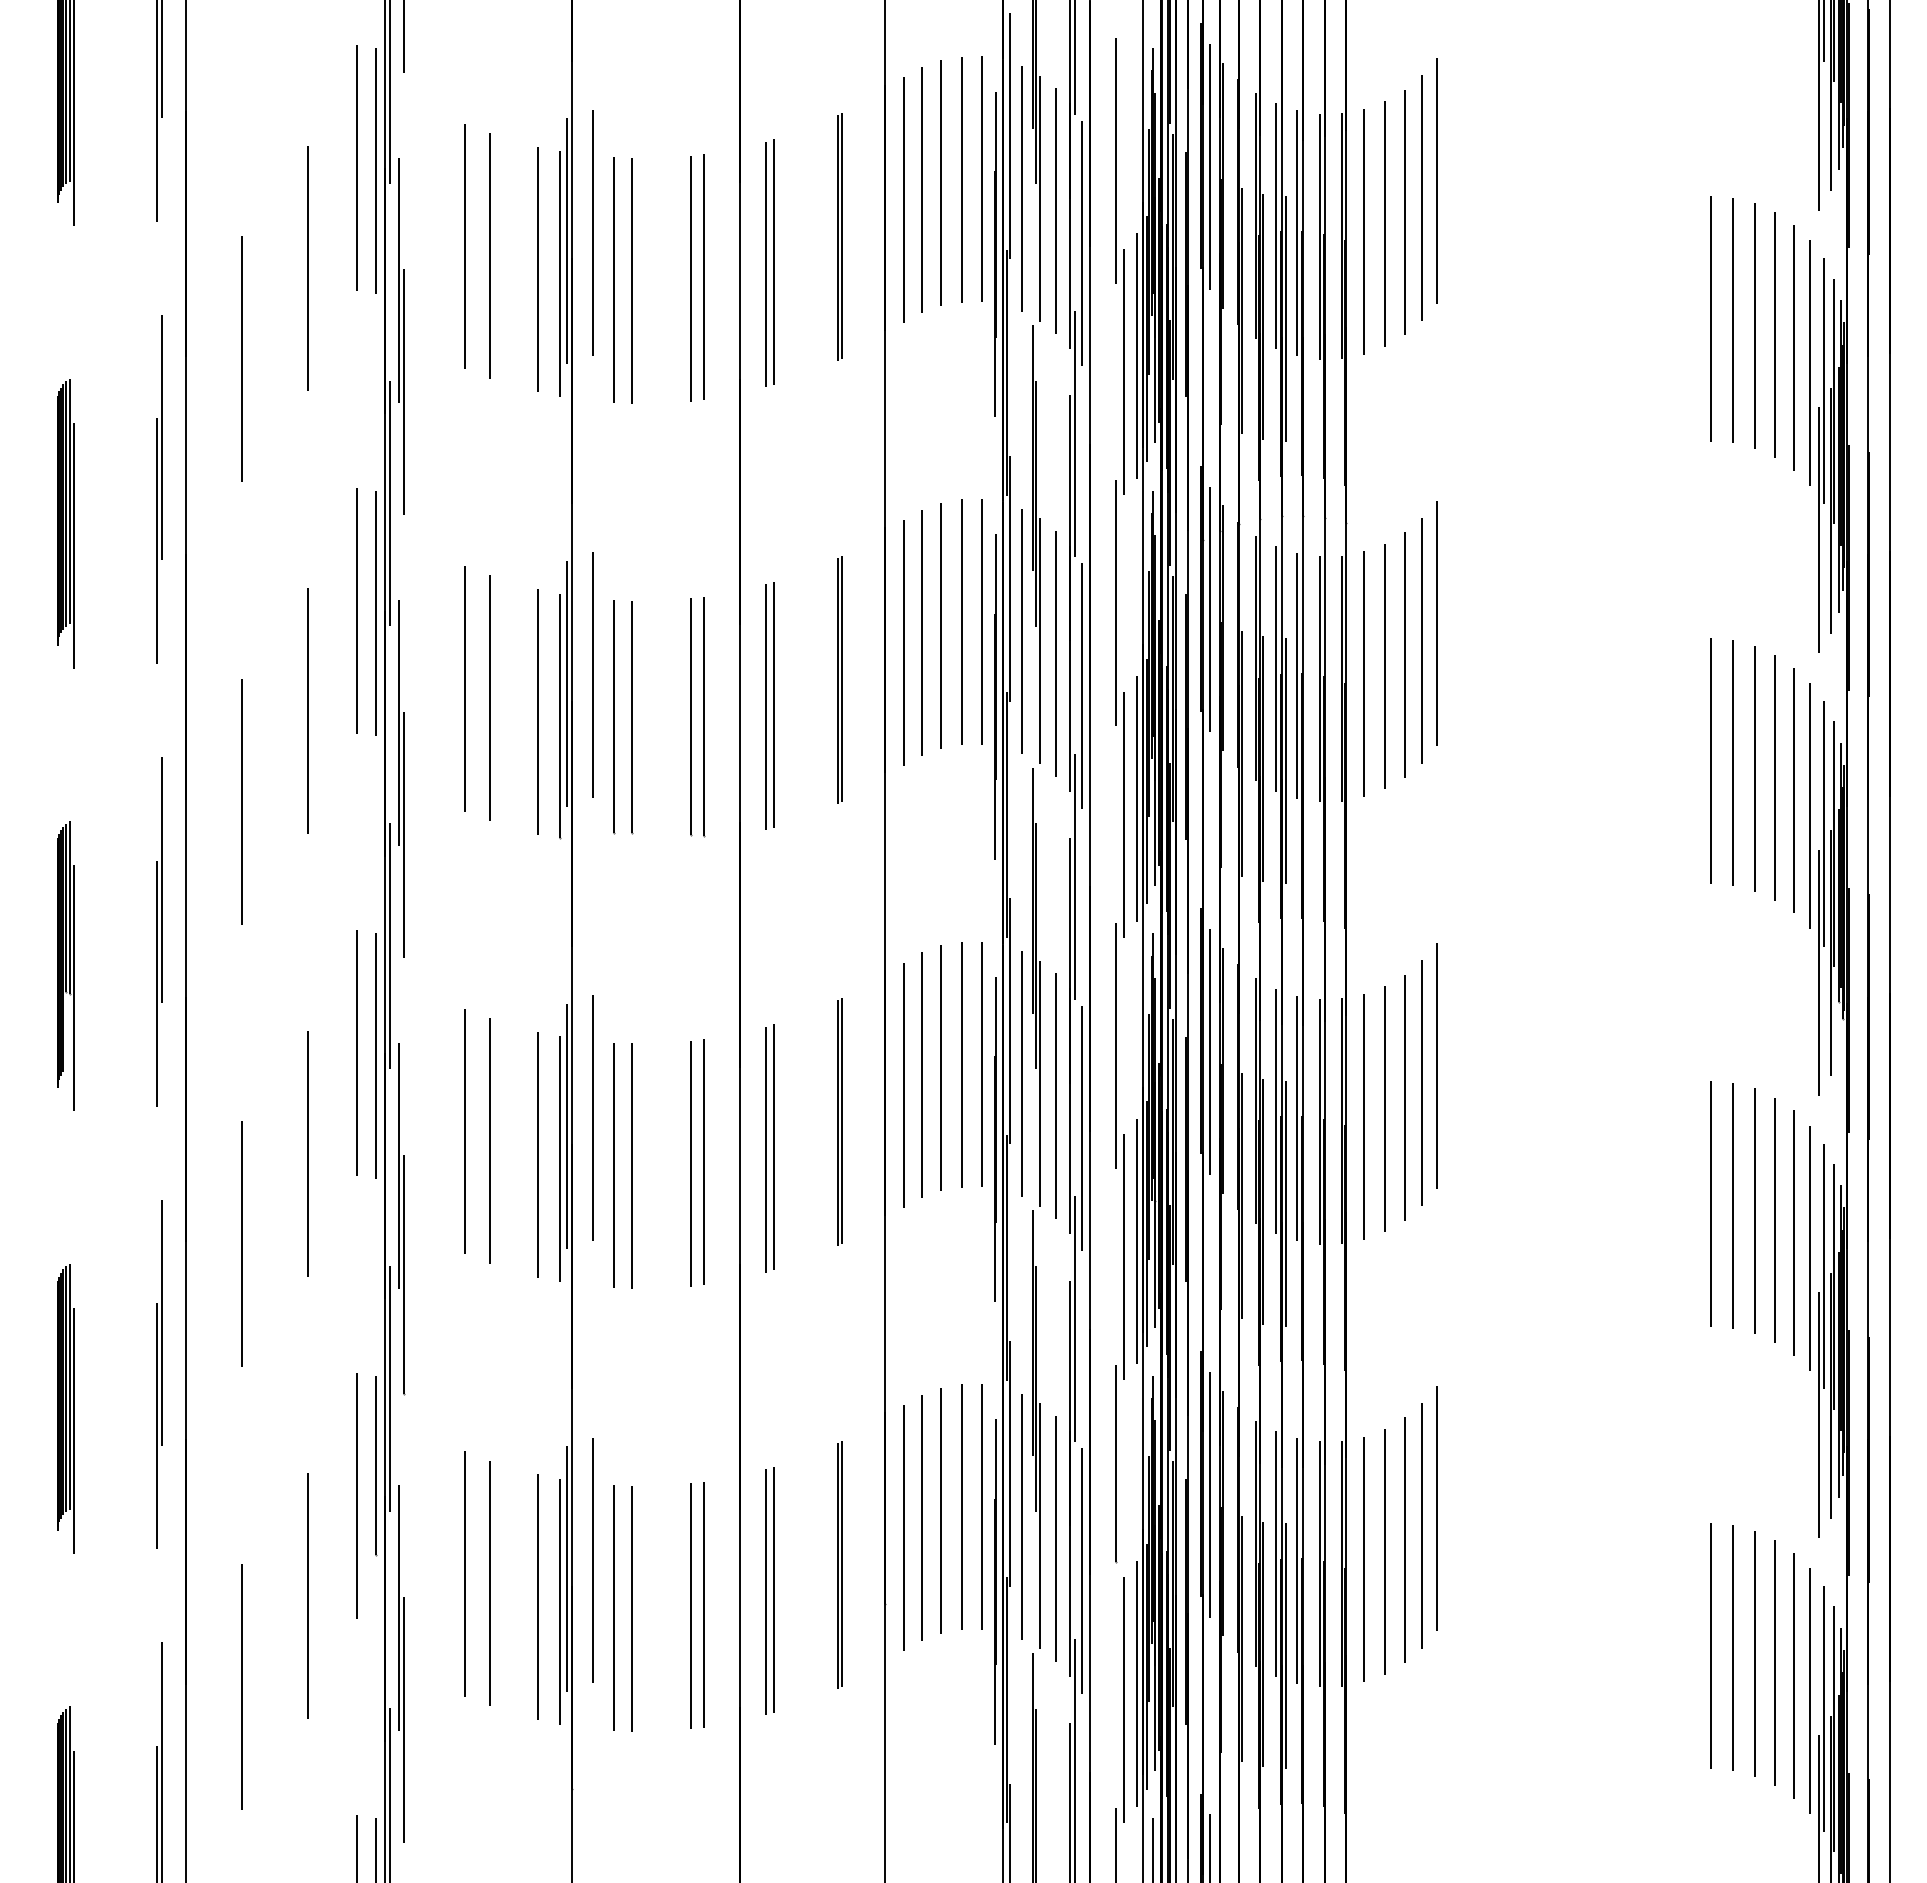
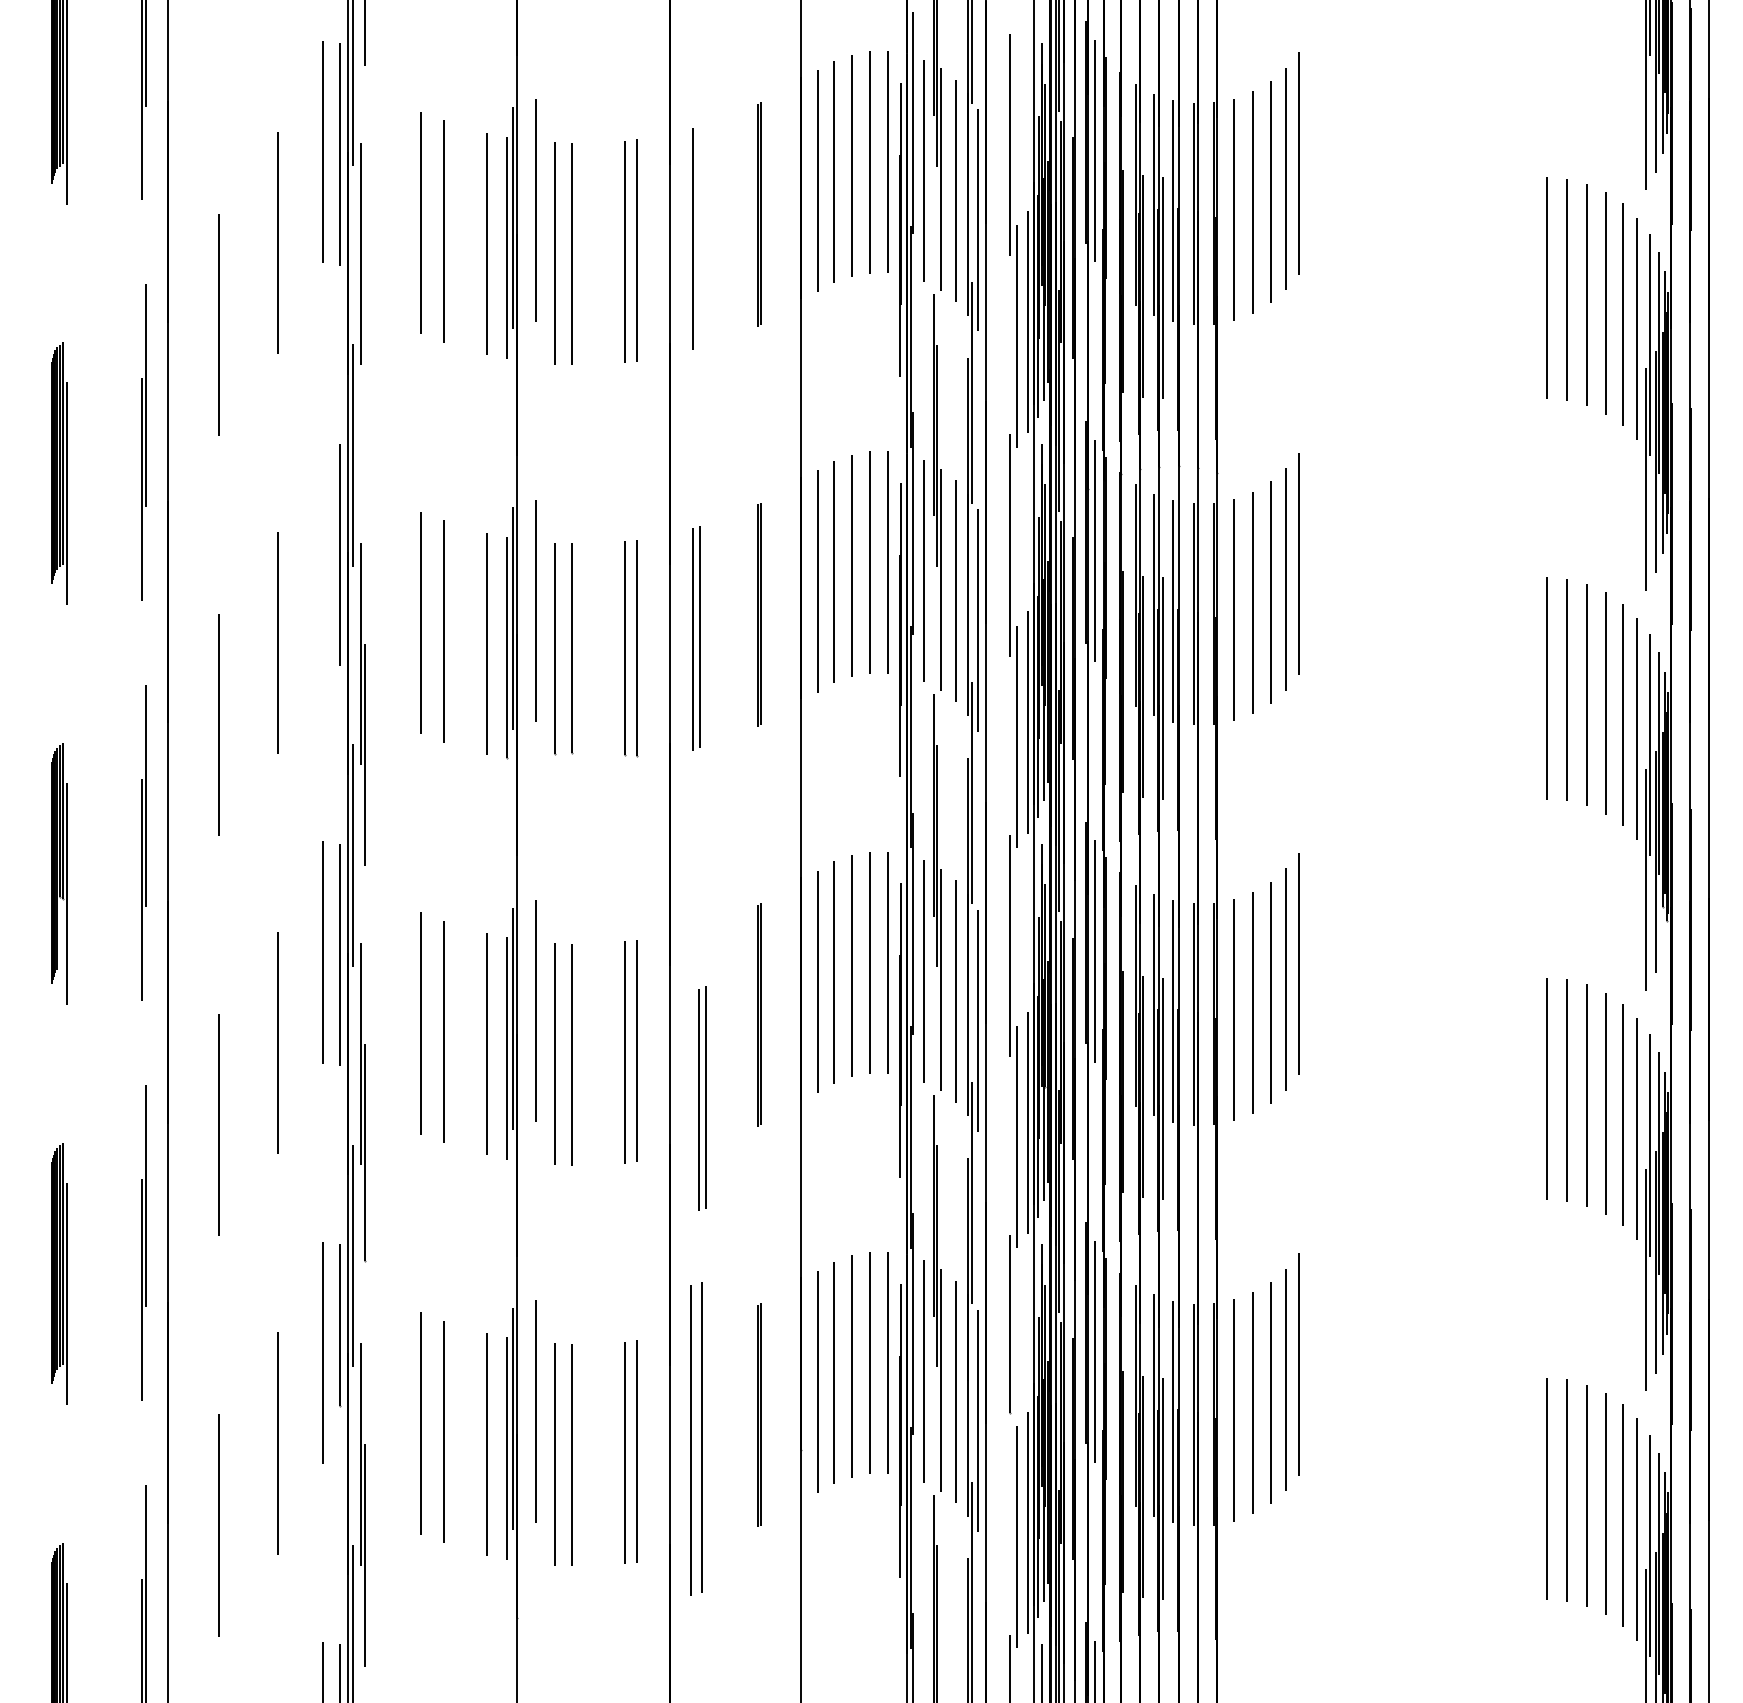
line: (774, 261) -> (700, 236), removed
line: (404, 391) -> (365, 354), removed
line: (357, 610) -> (323, 552), removed
part: (770, 1148) -> (702, 1098), moved
part: (770, 1590) -> (696, 1438), size x1.4

